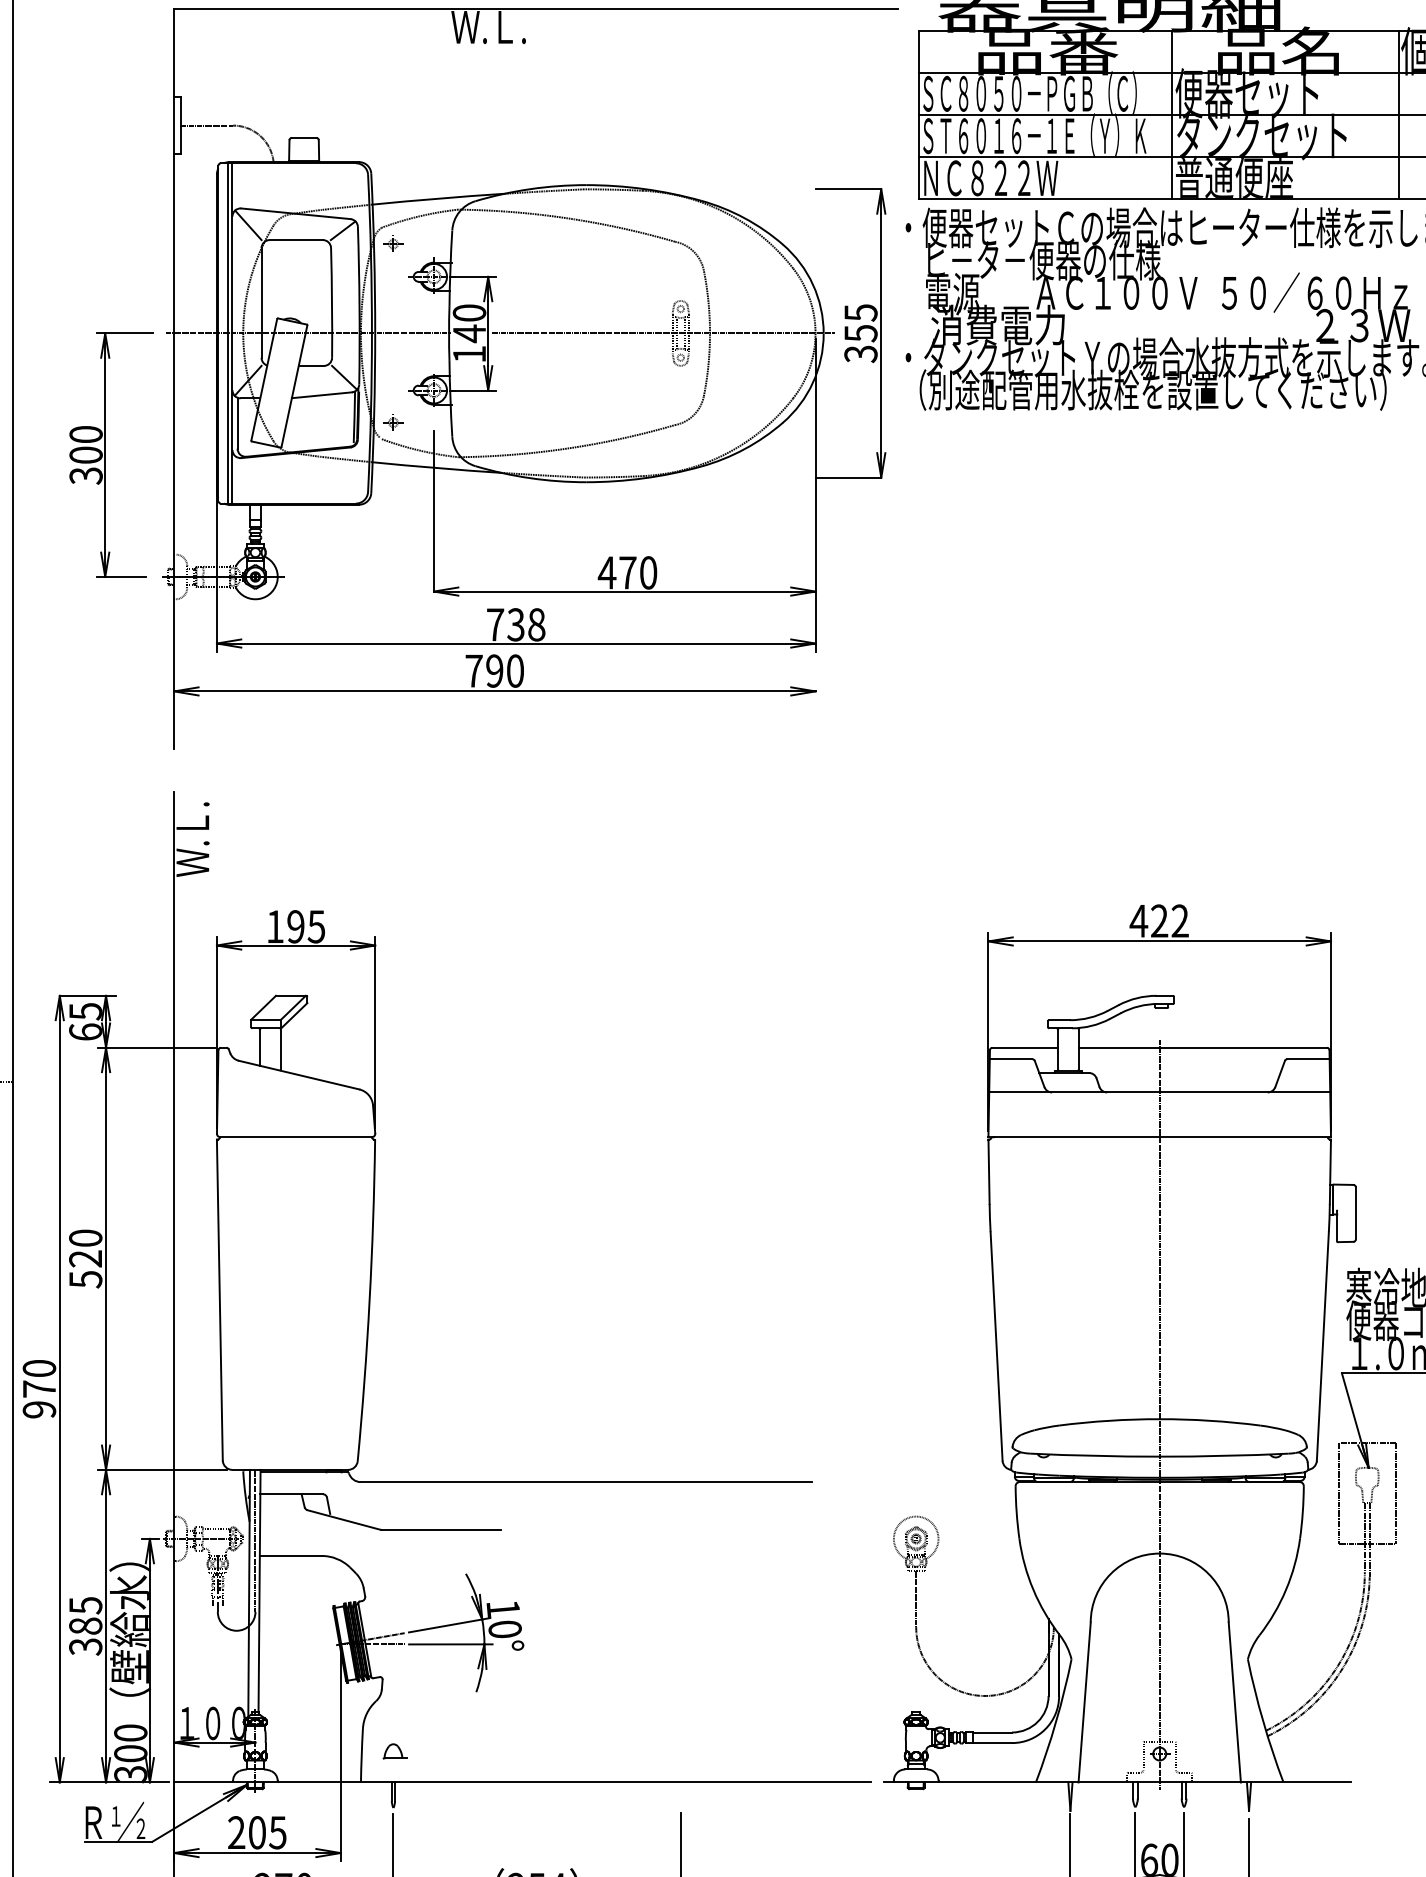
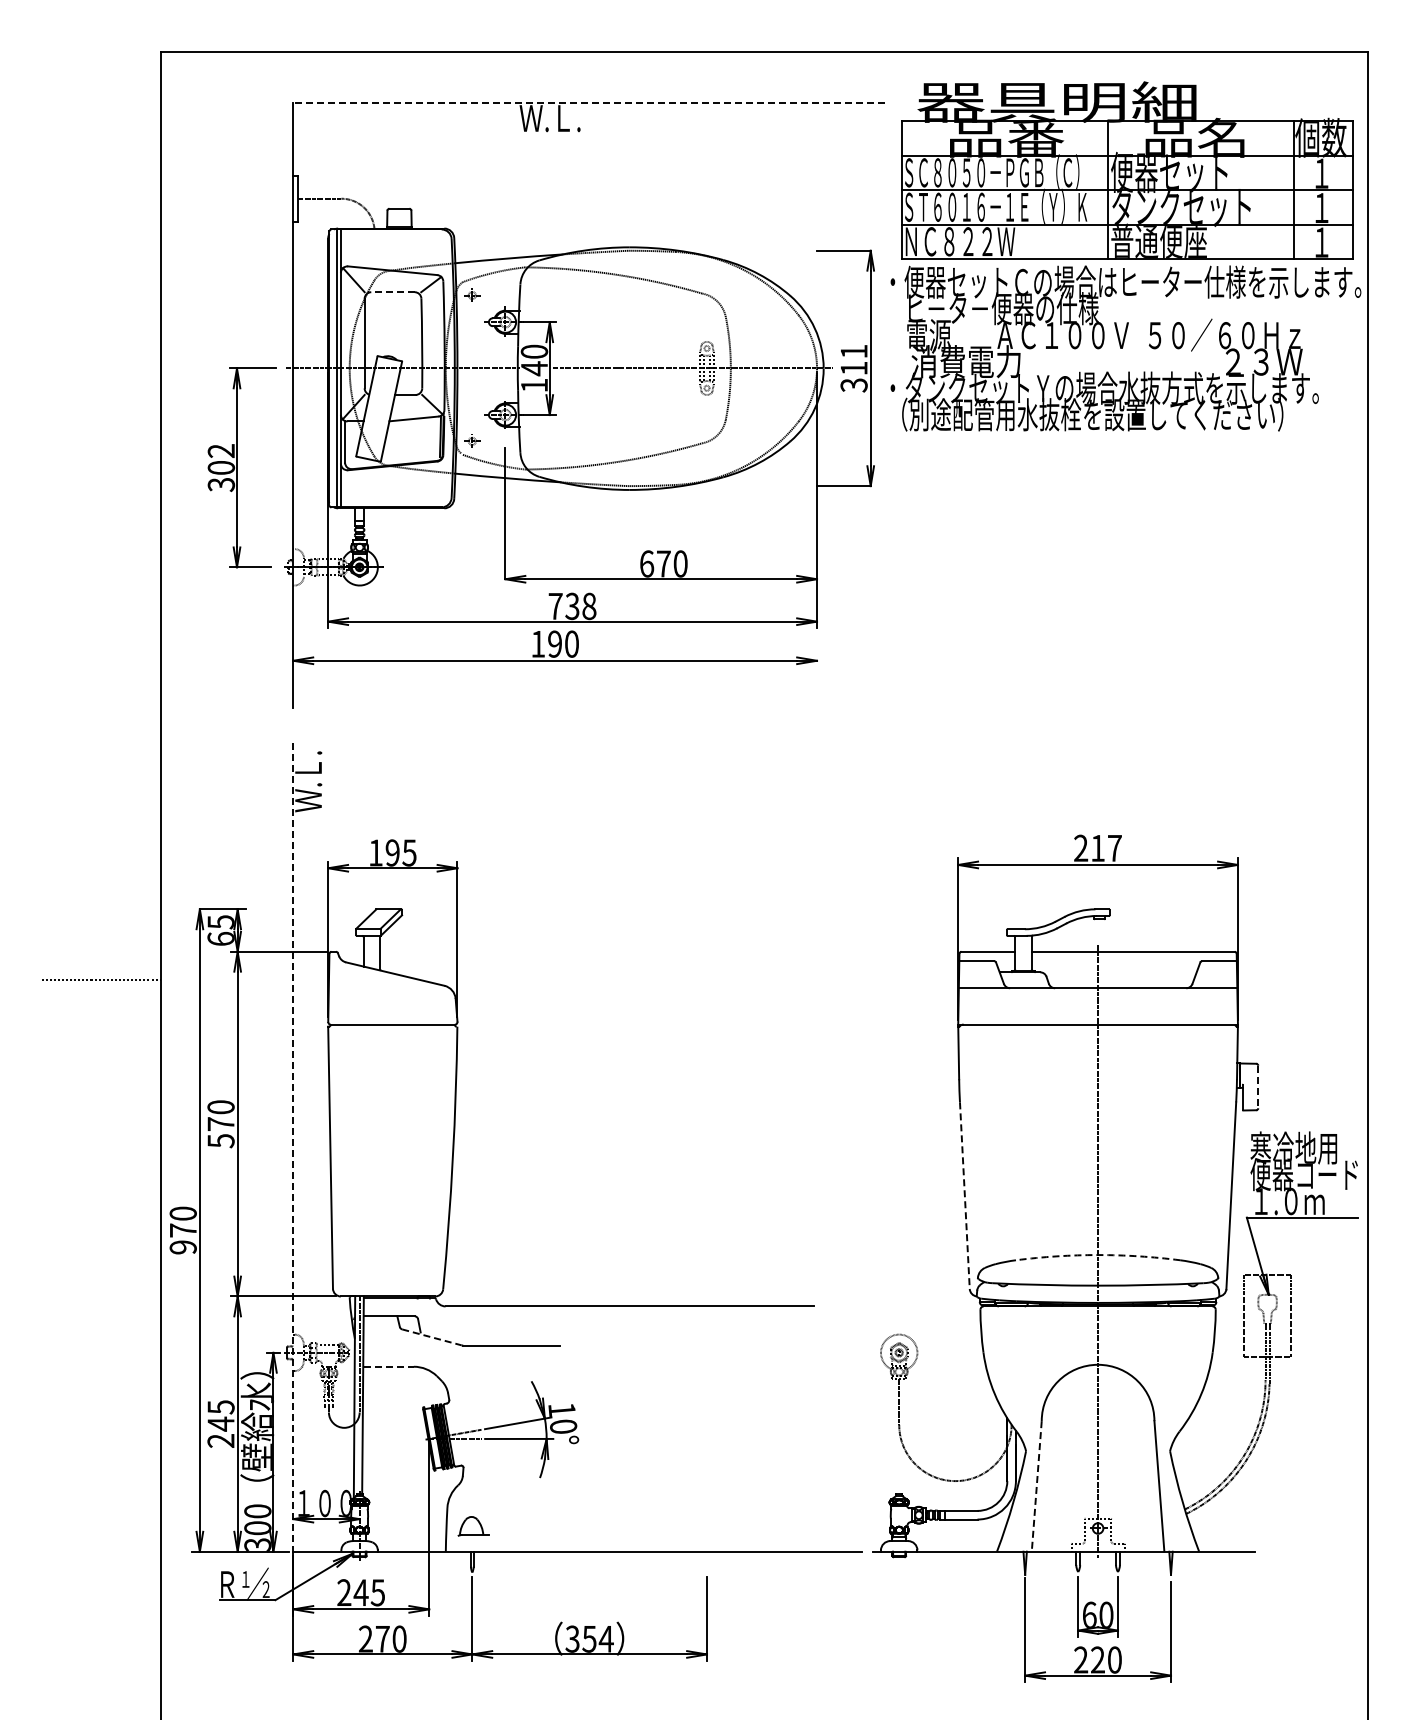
line: (536, 8) -> (589, 103), solid -> dashed
line: (296, 240) -> (393, 292), solid -> dashed
text: (860, 322) -> (853, 359), 355 -> 311
text: (86, 435) -> (221, 451), 300 -> 302
text: (606, 572) -> (646, 563), 470 -> 670
text: (474, 671) -> (538, 644), 790 -> 190
text: (1159, 920) -> (1097, 847), 422 -> 217
line: (1356, 1213) -> (1258, 1087), solid -> dashed
text: (85, 1259) -> (220, 1124), 520 -> 570
line: (174, 1287) -> (293, 1147), solid -> dashed
line: (996, 1347) -> (964, 1196), solid -> dashed
arc: (1160, 1419) -> (1098, 1255), solid -> dashed
line: (343, 1520) -> (431, 1337), solid -> dashed
line: (290, 1555) -> (388, 1366), solid -> dashed
text: (85, 1636) -> (220, 1432), 385 -> 245
line: (1084, 1702) -> (1036, 1486), solid -> dashed
part: (394, 1751) -> (473, 1526), size x1.6
text: (256, 1832) -> (360, 1592), 205 -> 245

